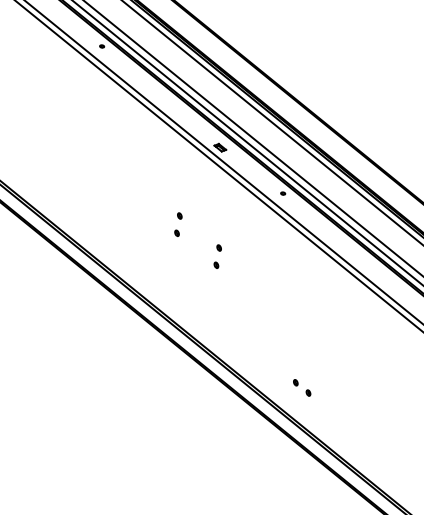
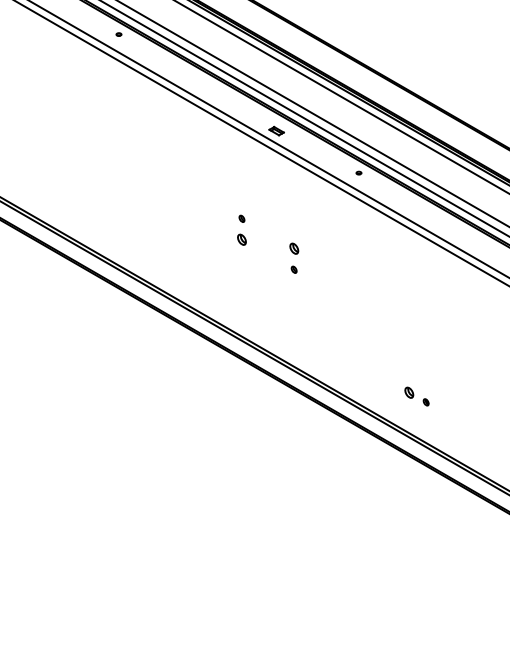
part: (176, 233) -> (241, 239), size x1.6
part: (218, 248) -> (293, 249), size x1.6
part: (295, 382) -> (409, 392), size x1.6

